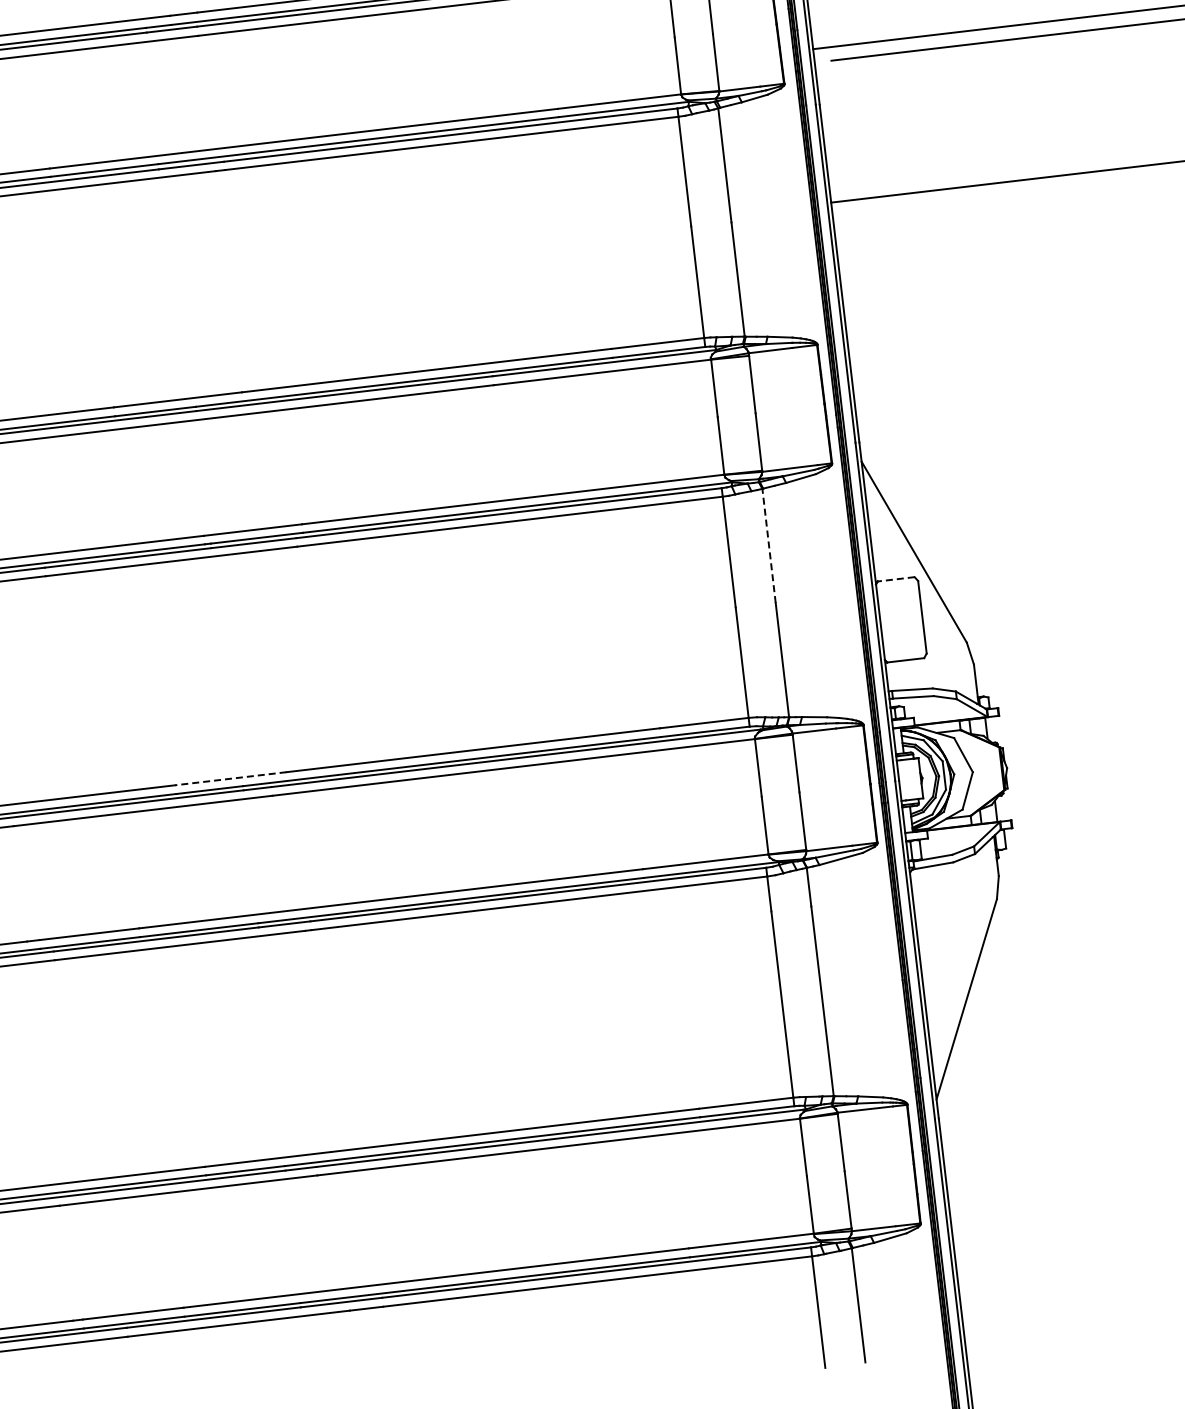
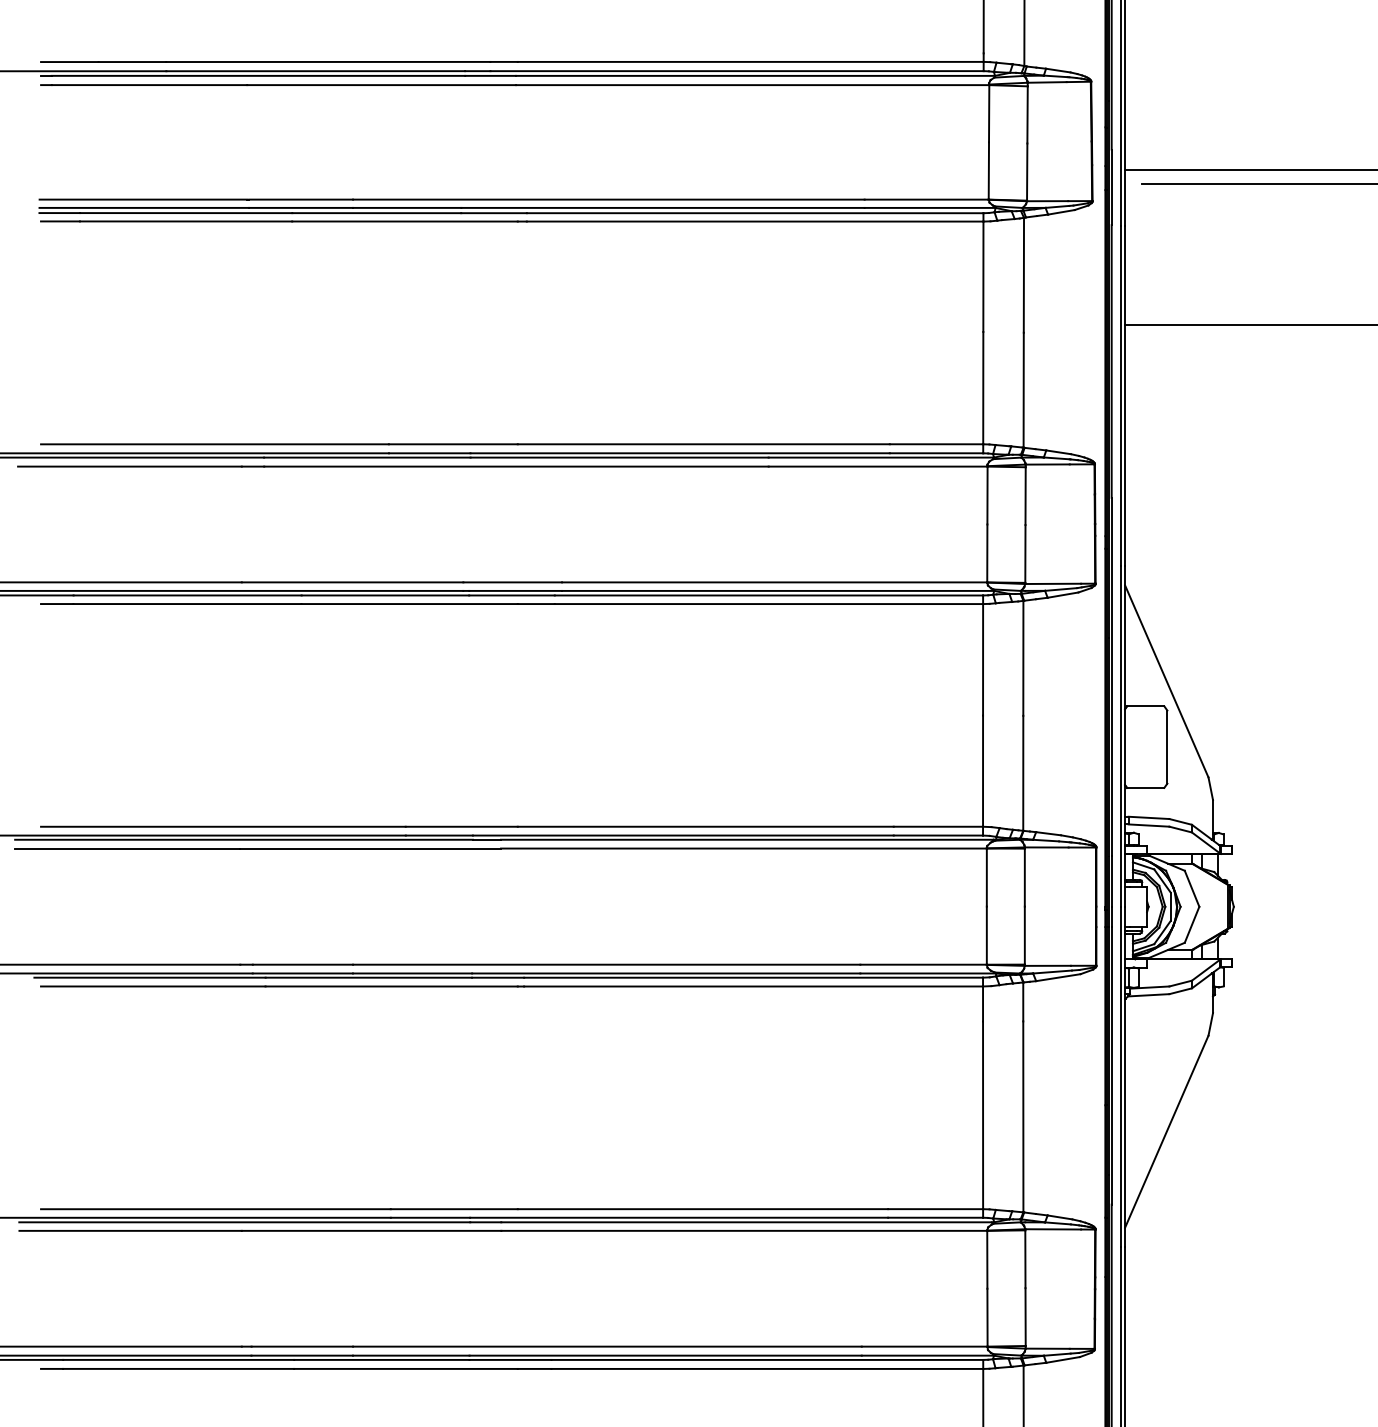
line: (769, 545) -> (1023, 657), dashed -> solid
line: (895, 579) -> (1145, 706), dashed -> solid
line: (230, 778) -> (461, 826), dashed -> solid

